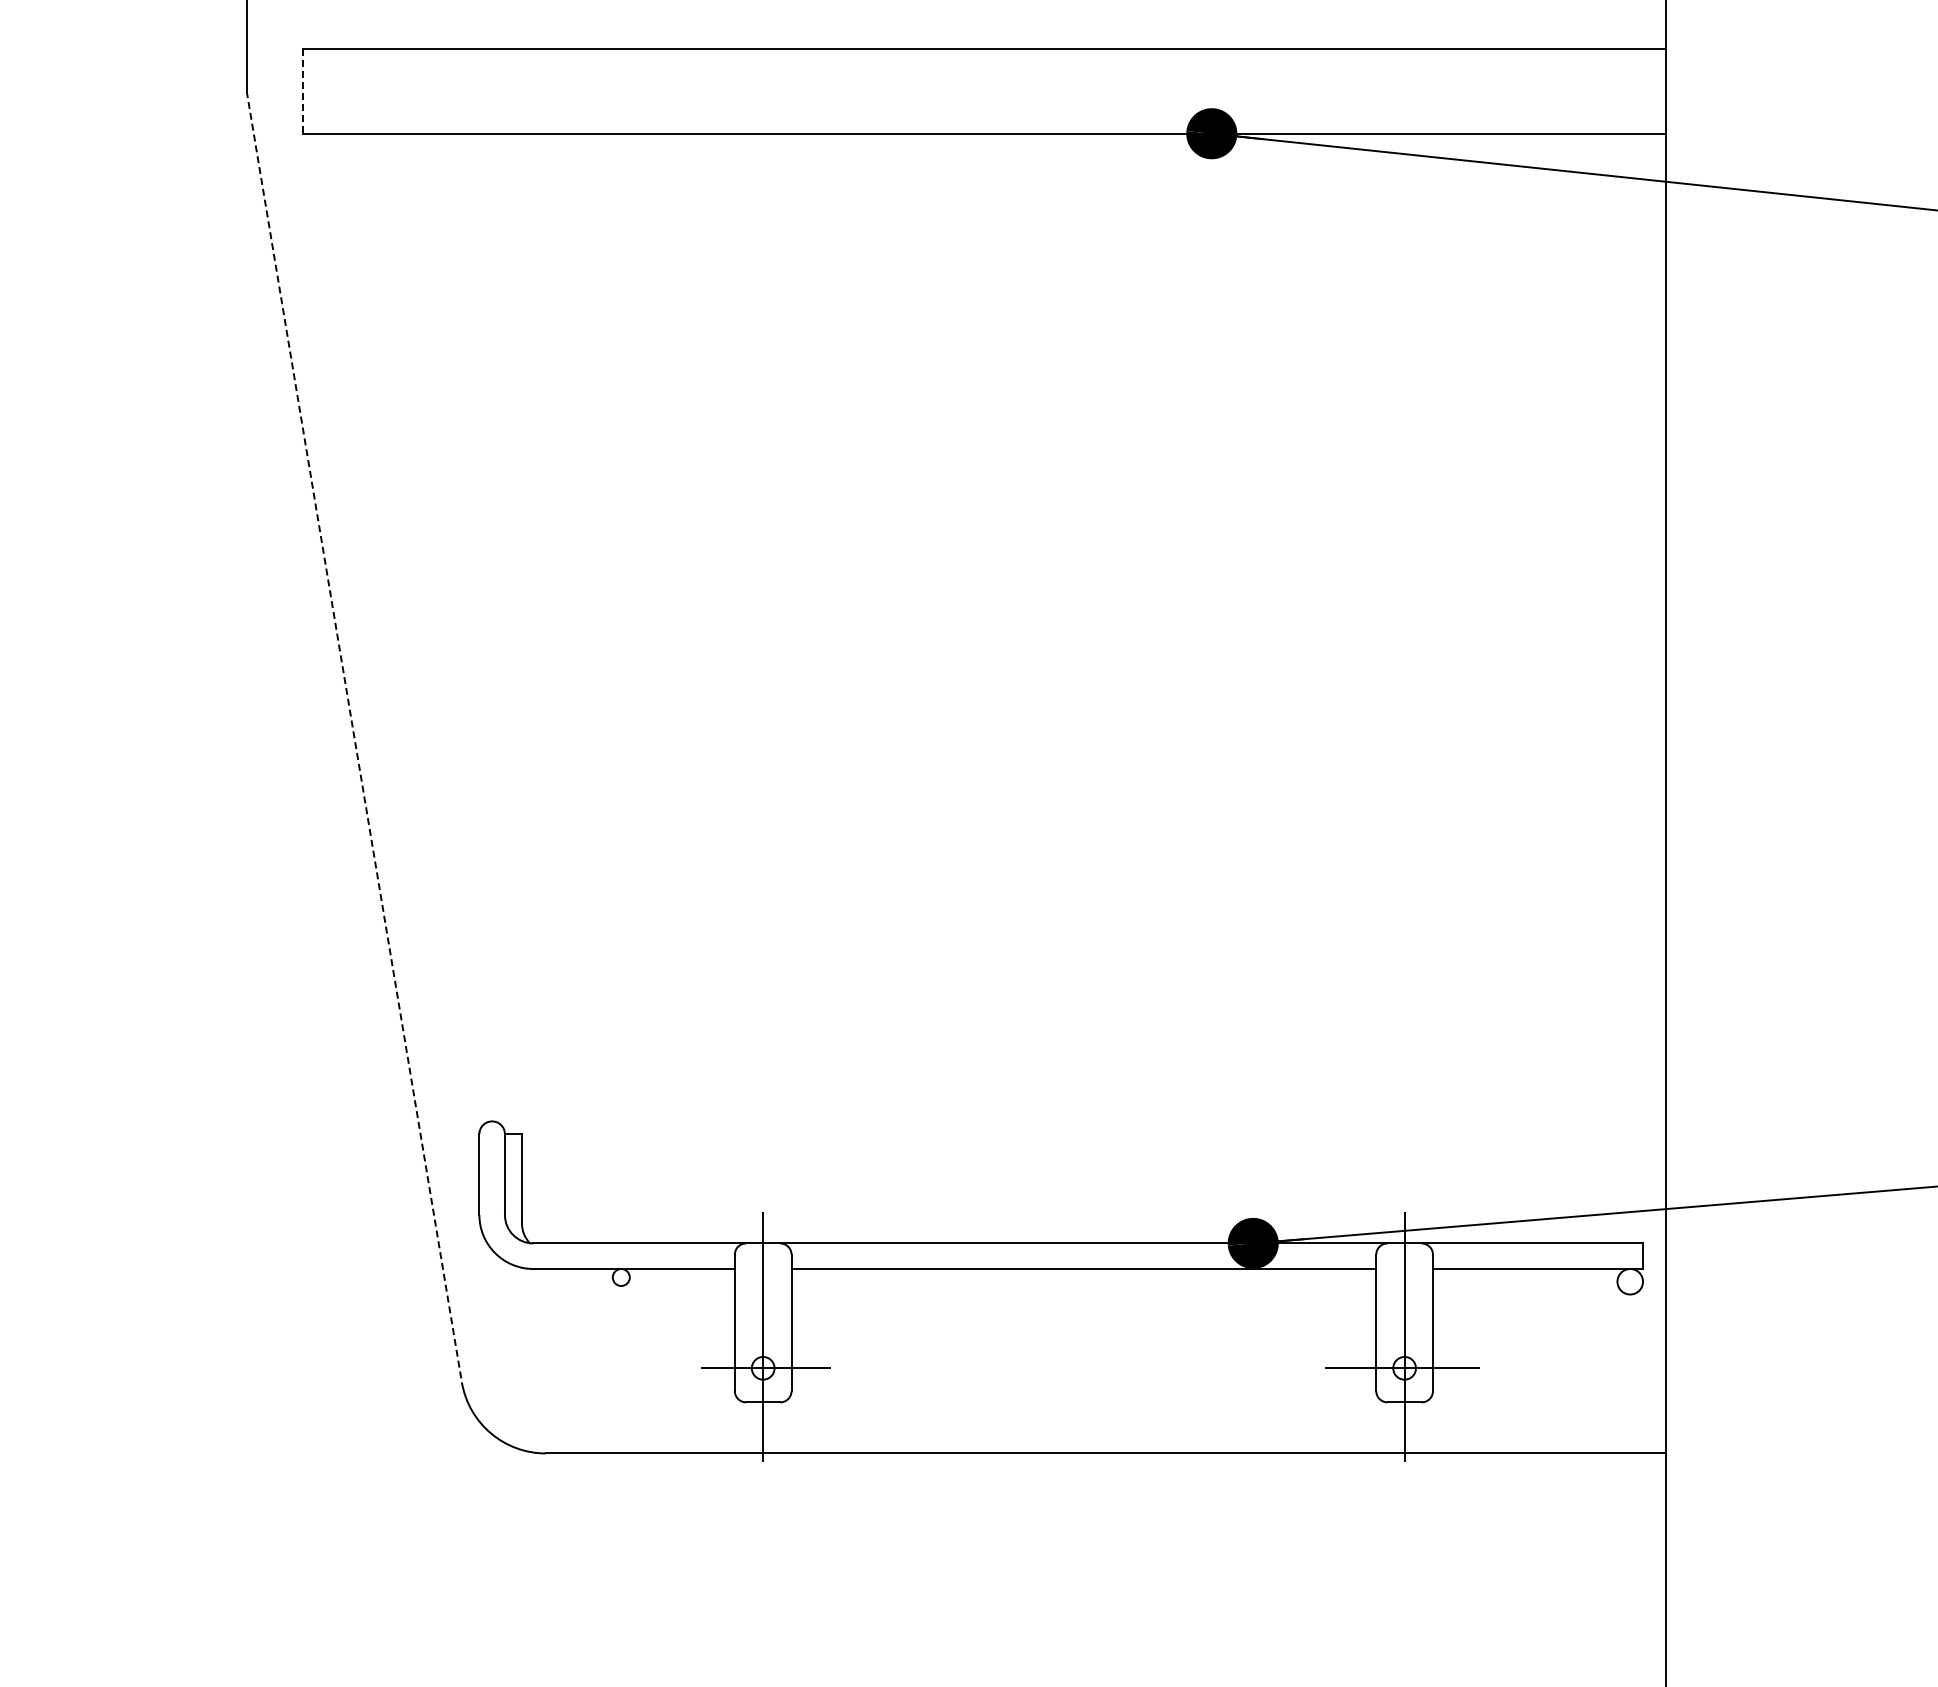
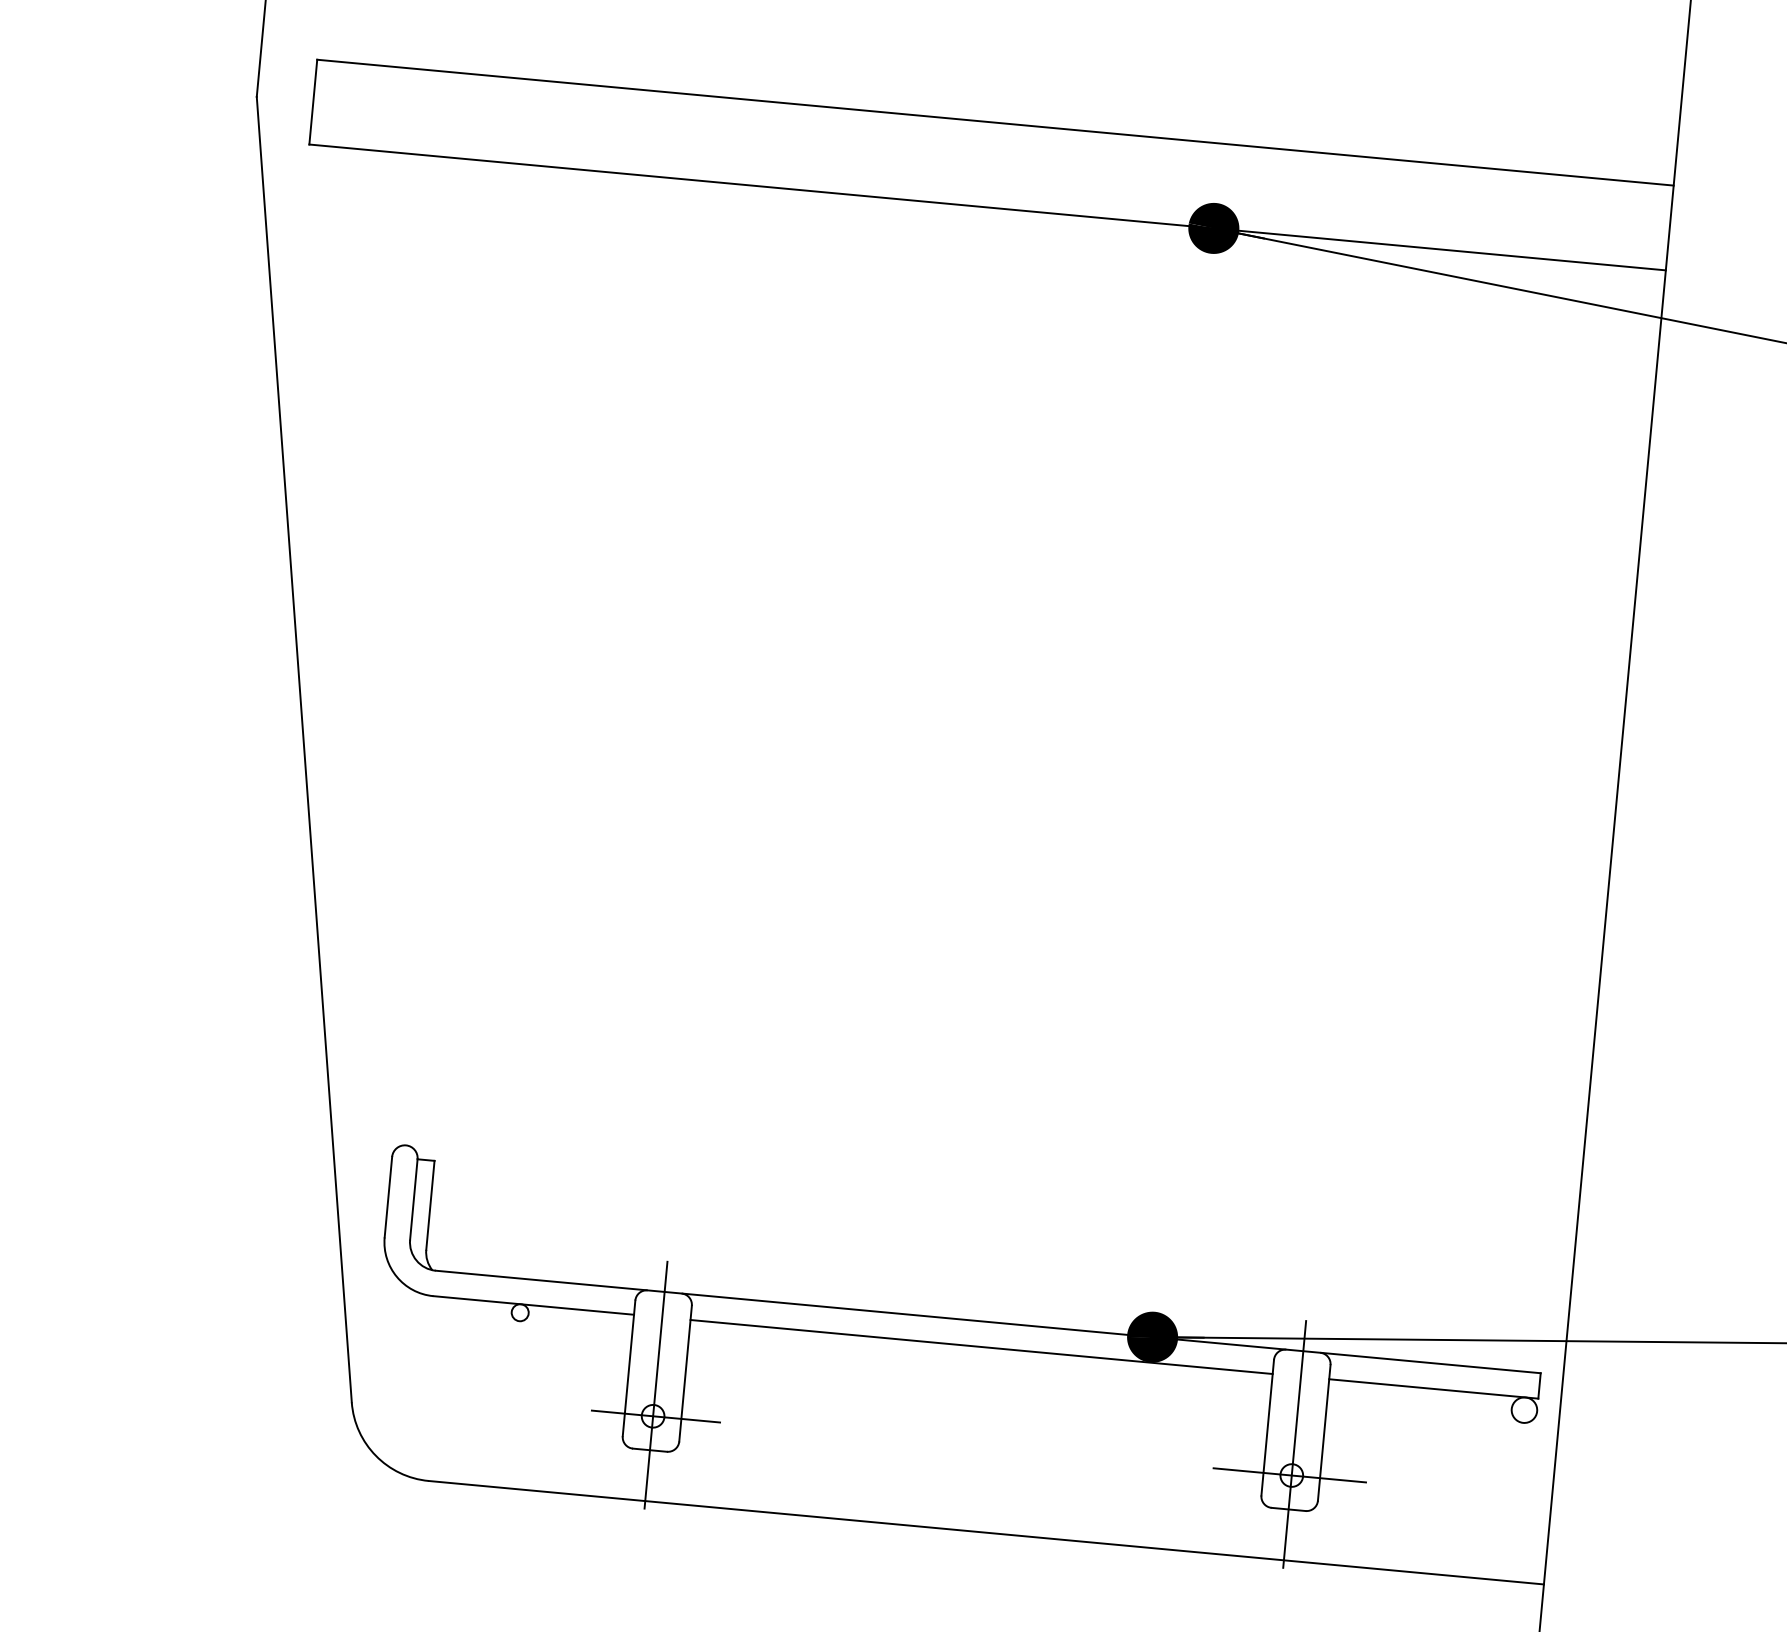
line: (303, 91) -> (313, 102), dashed -> solid
line: (354, 737) -> (304, 750), dashed -> solid

